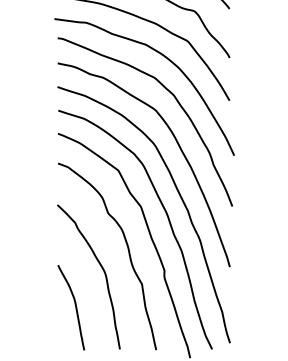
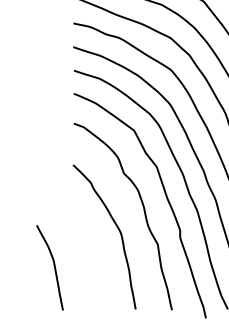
curve: (75, 307) -> (54, 267), moved

